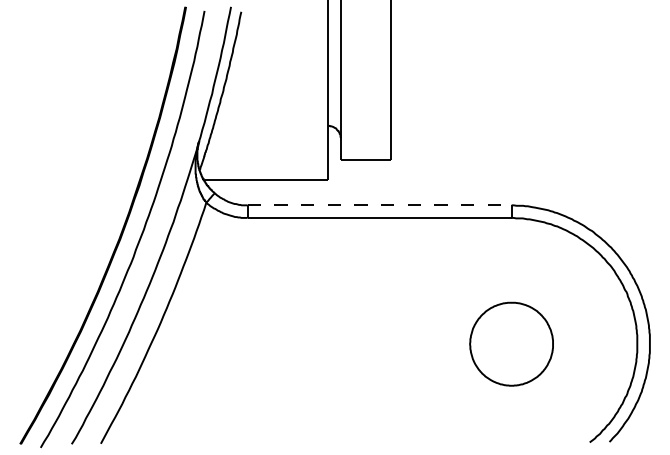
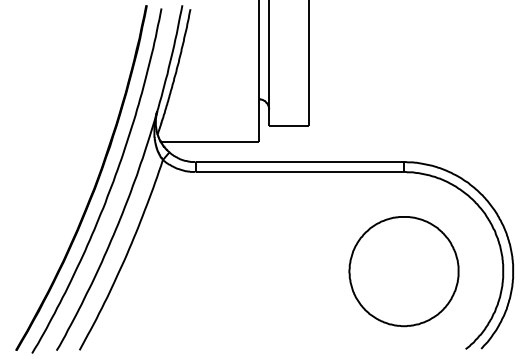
line: (379, 205) -> (299, 162), dashed -> solid
part: (511, 344) -> (403, 271), size x1.67

